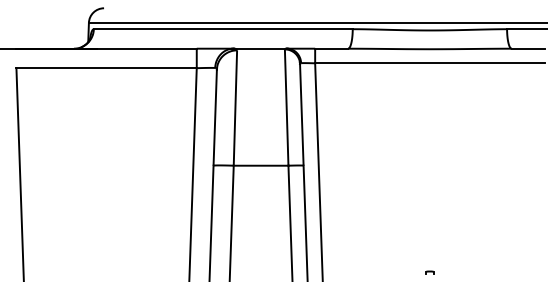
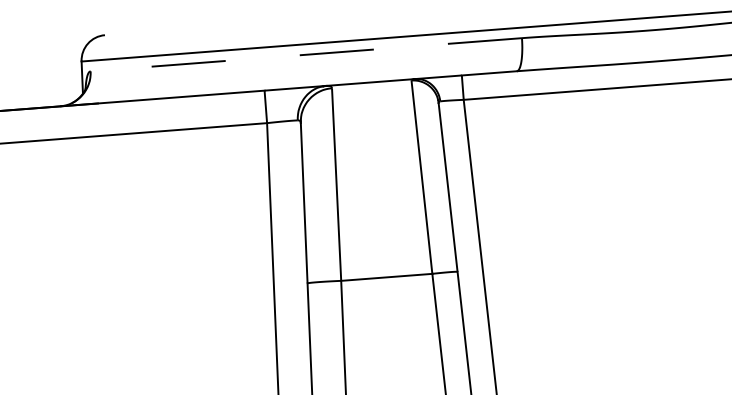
line: (222, 29) -> (305, 55), solid -> dashed

